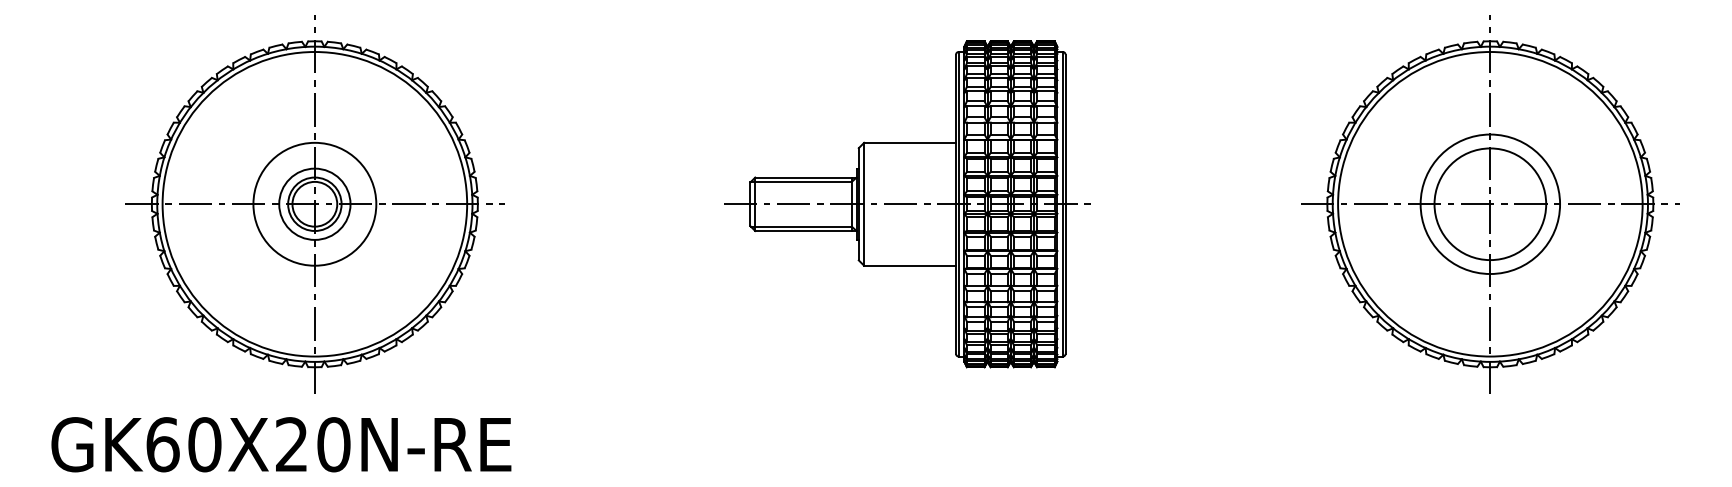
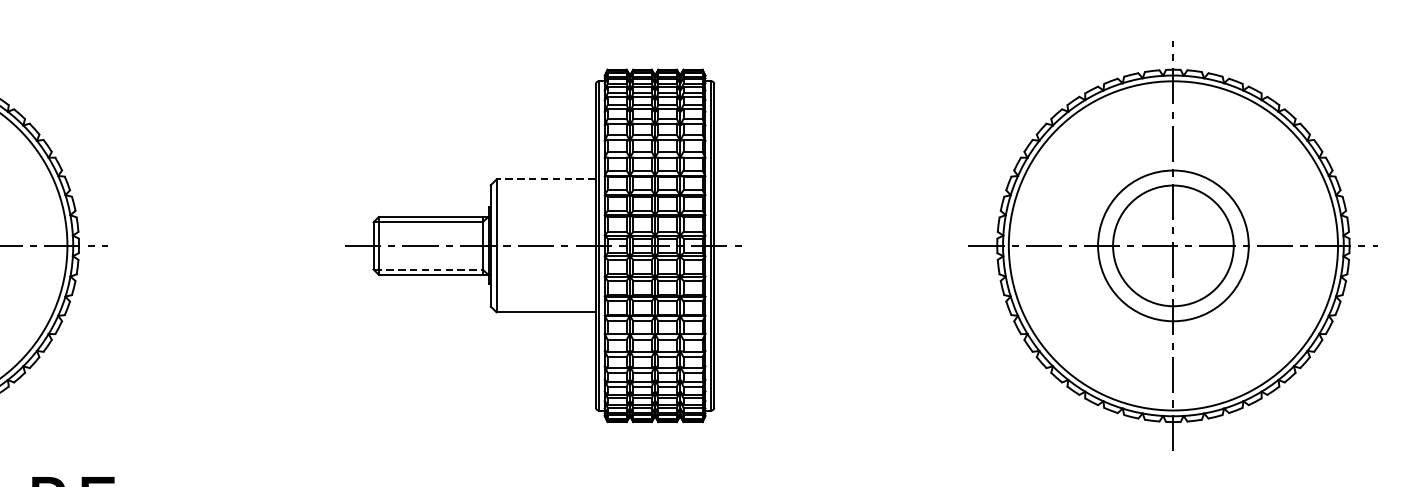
line: (910, 142) -> (546, 179), solid -> dashed
line: (801, 226) -> (428, 269), solid -> dashed

